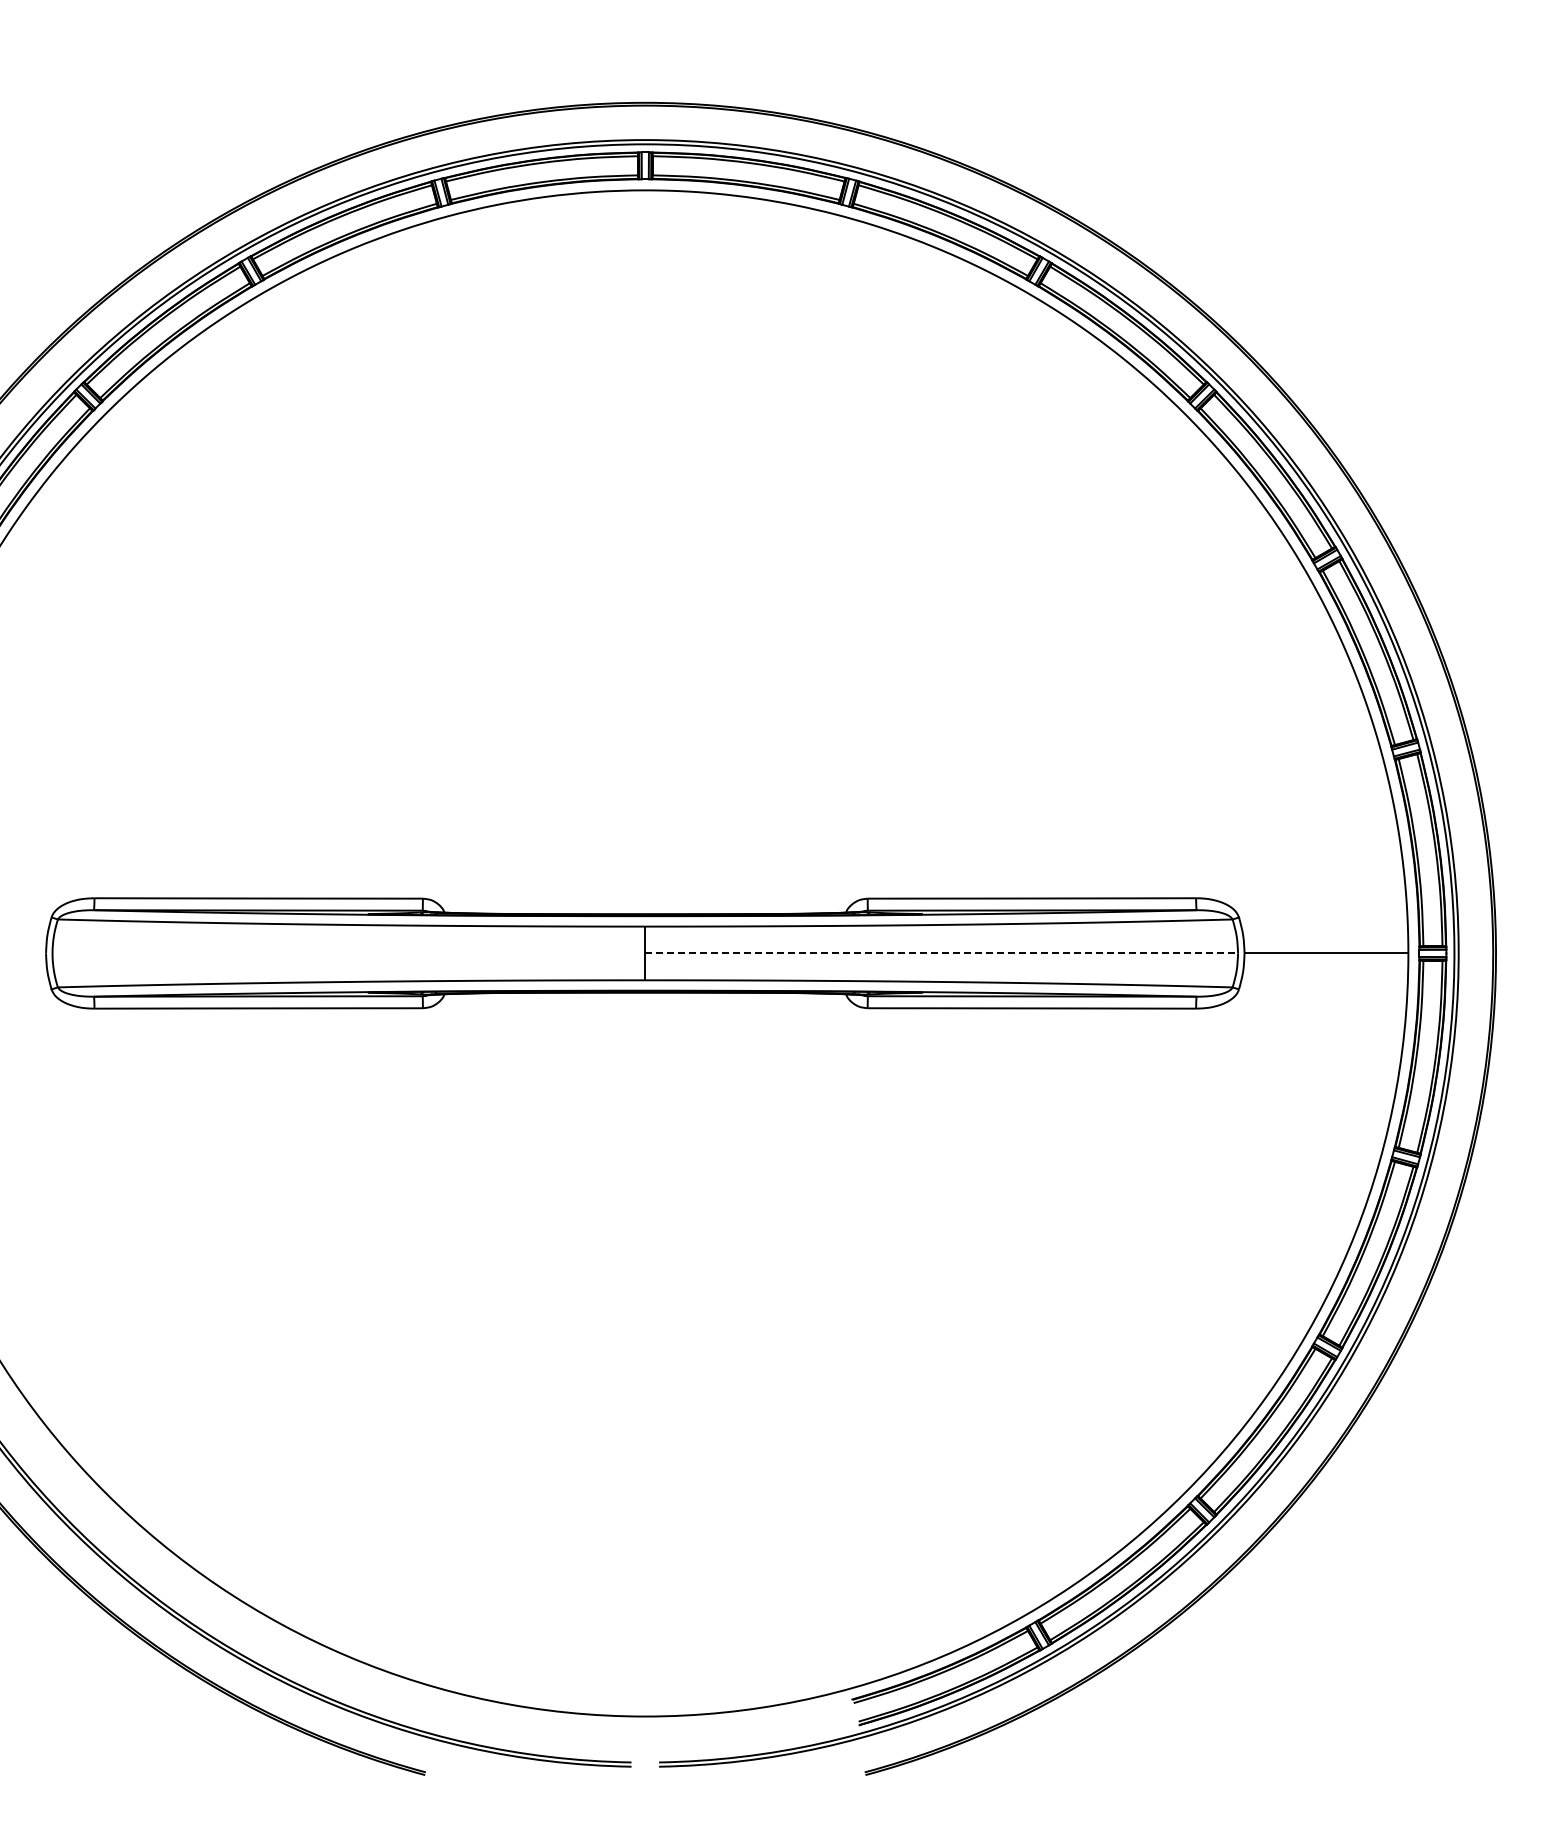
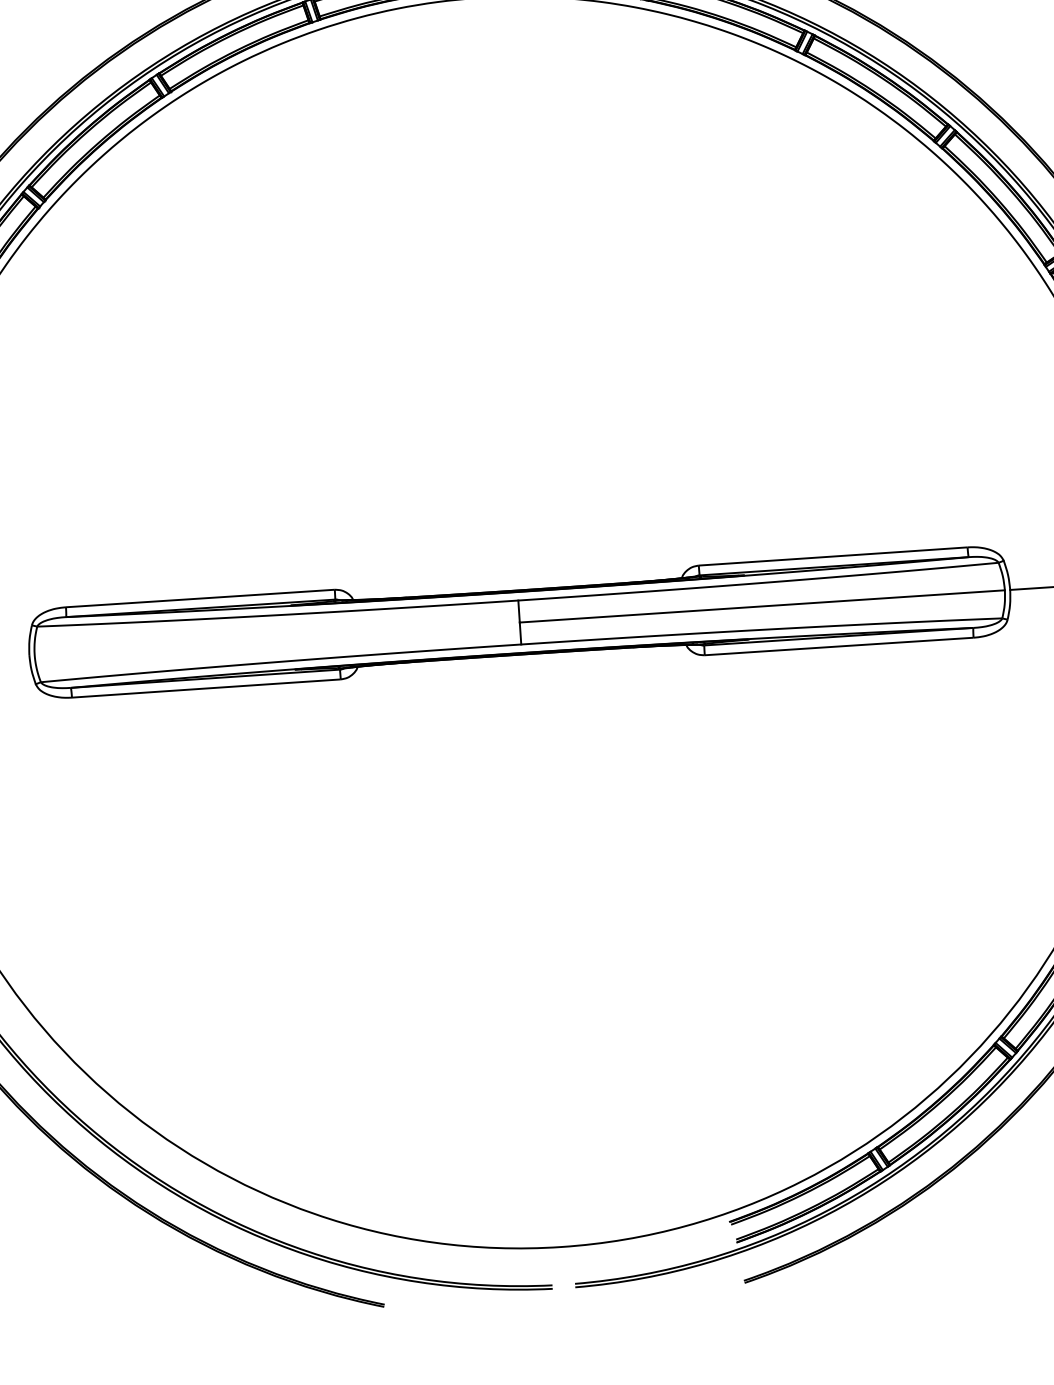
line: (942, 953) -> (763, 606), dashed -> solid

